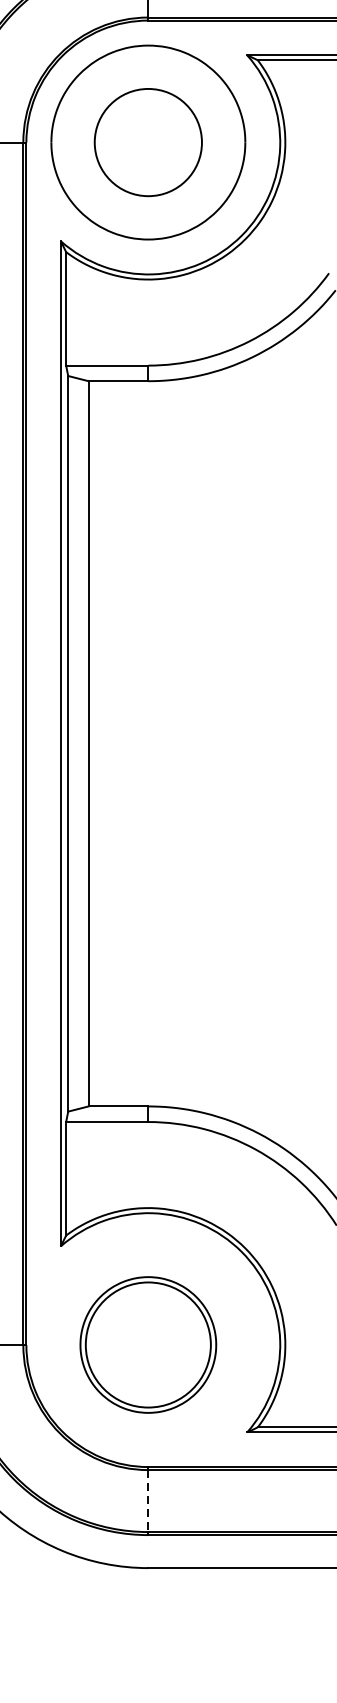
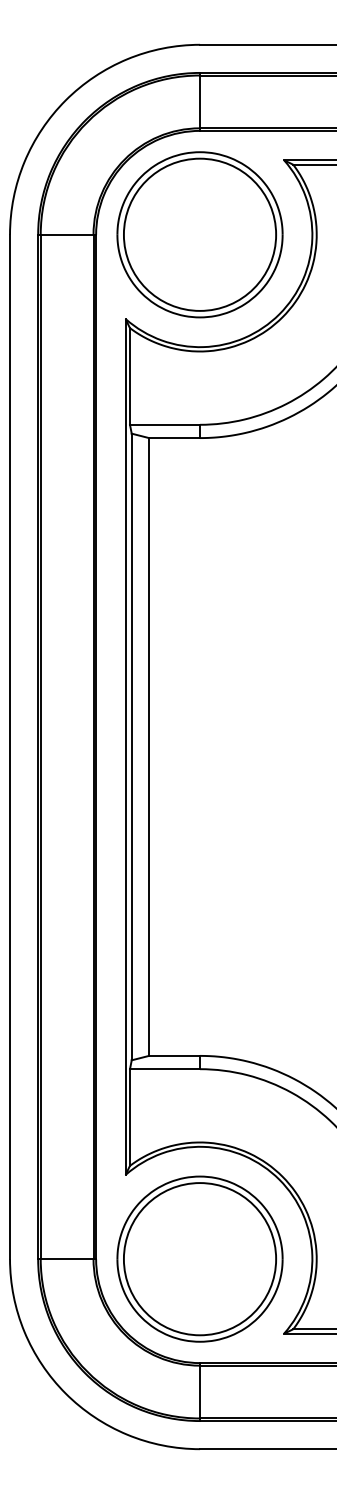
circle: (147, 142) -> (199, 234), size x1.67
part: (147, 1344) -> (199, 1258), size x1.43
line: (148, 1501) -> (200, 1392), dashed -> solid

